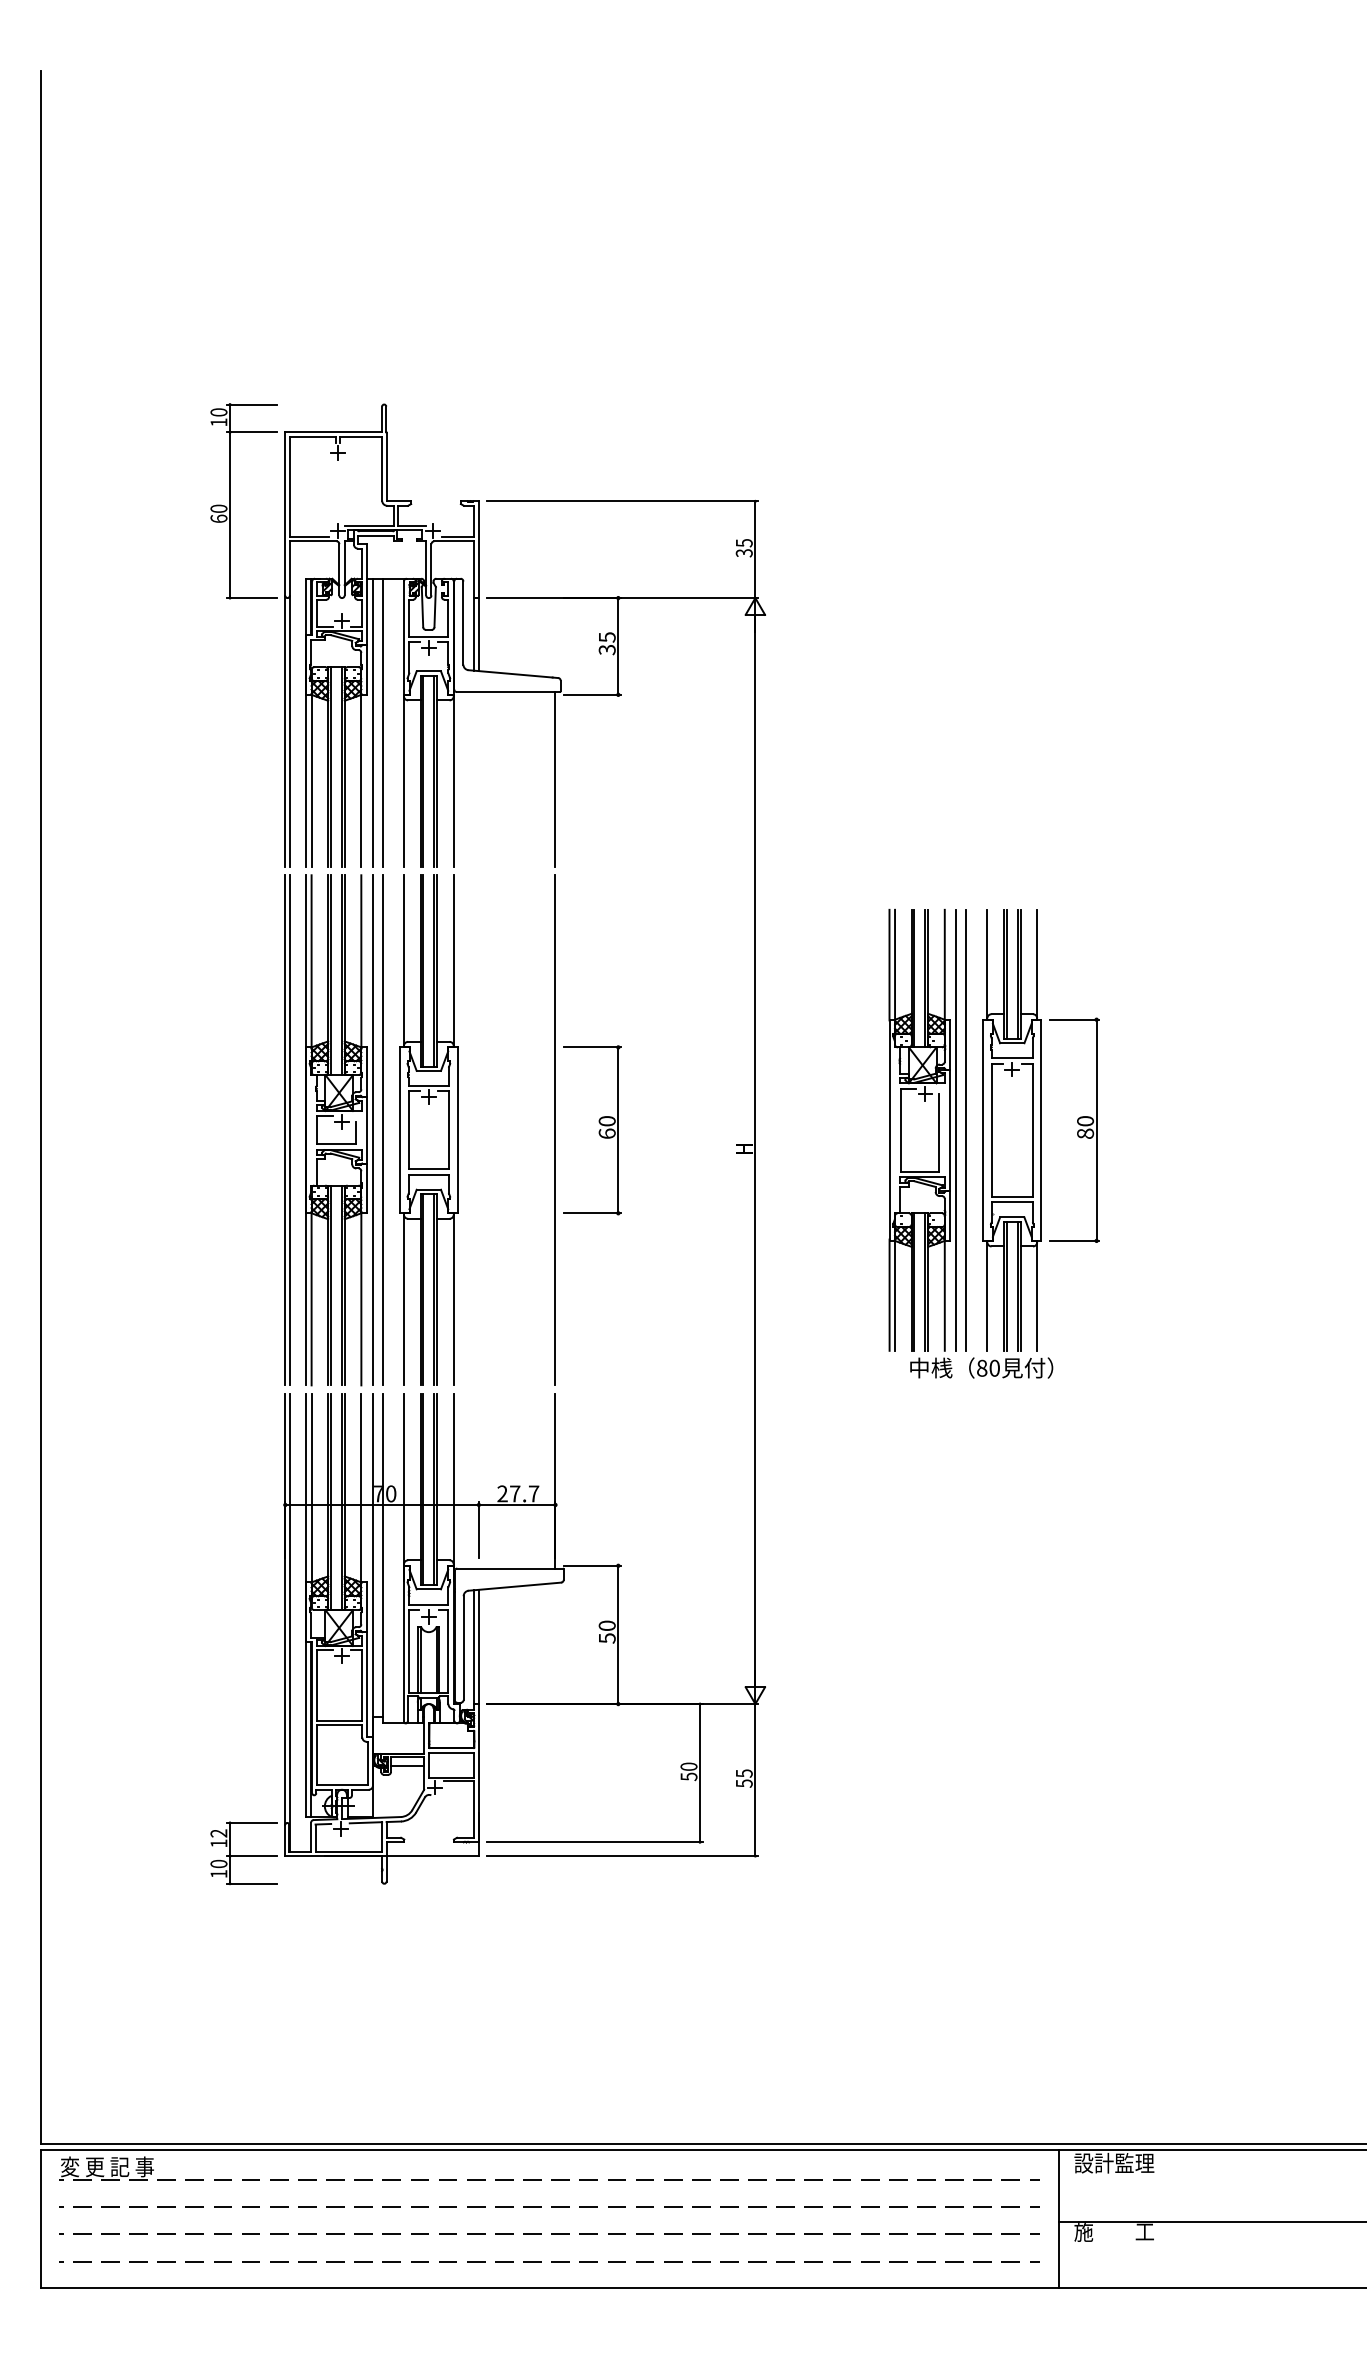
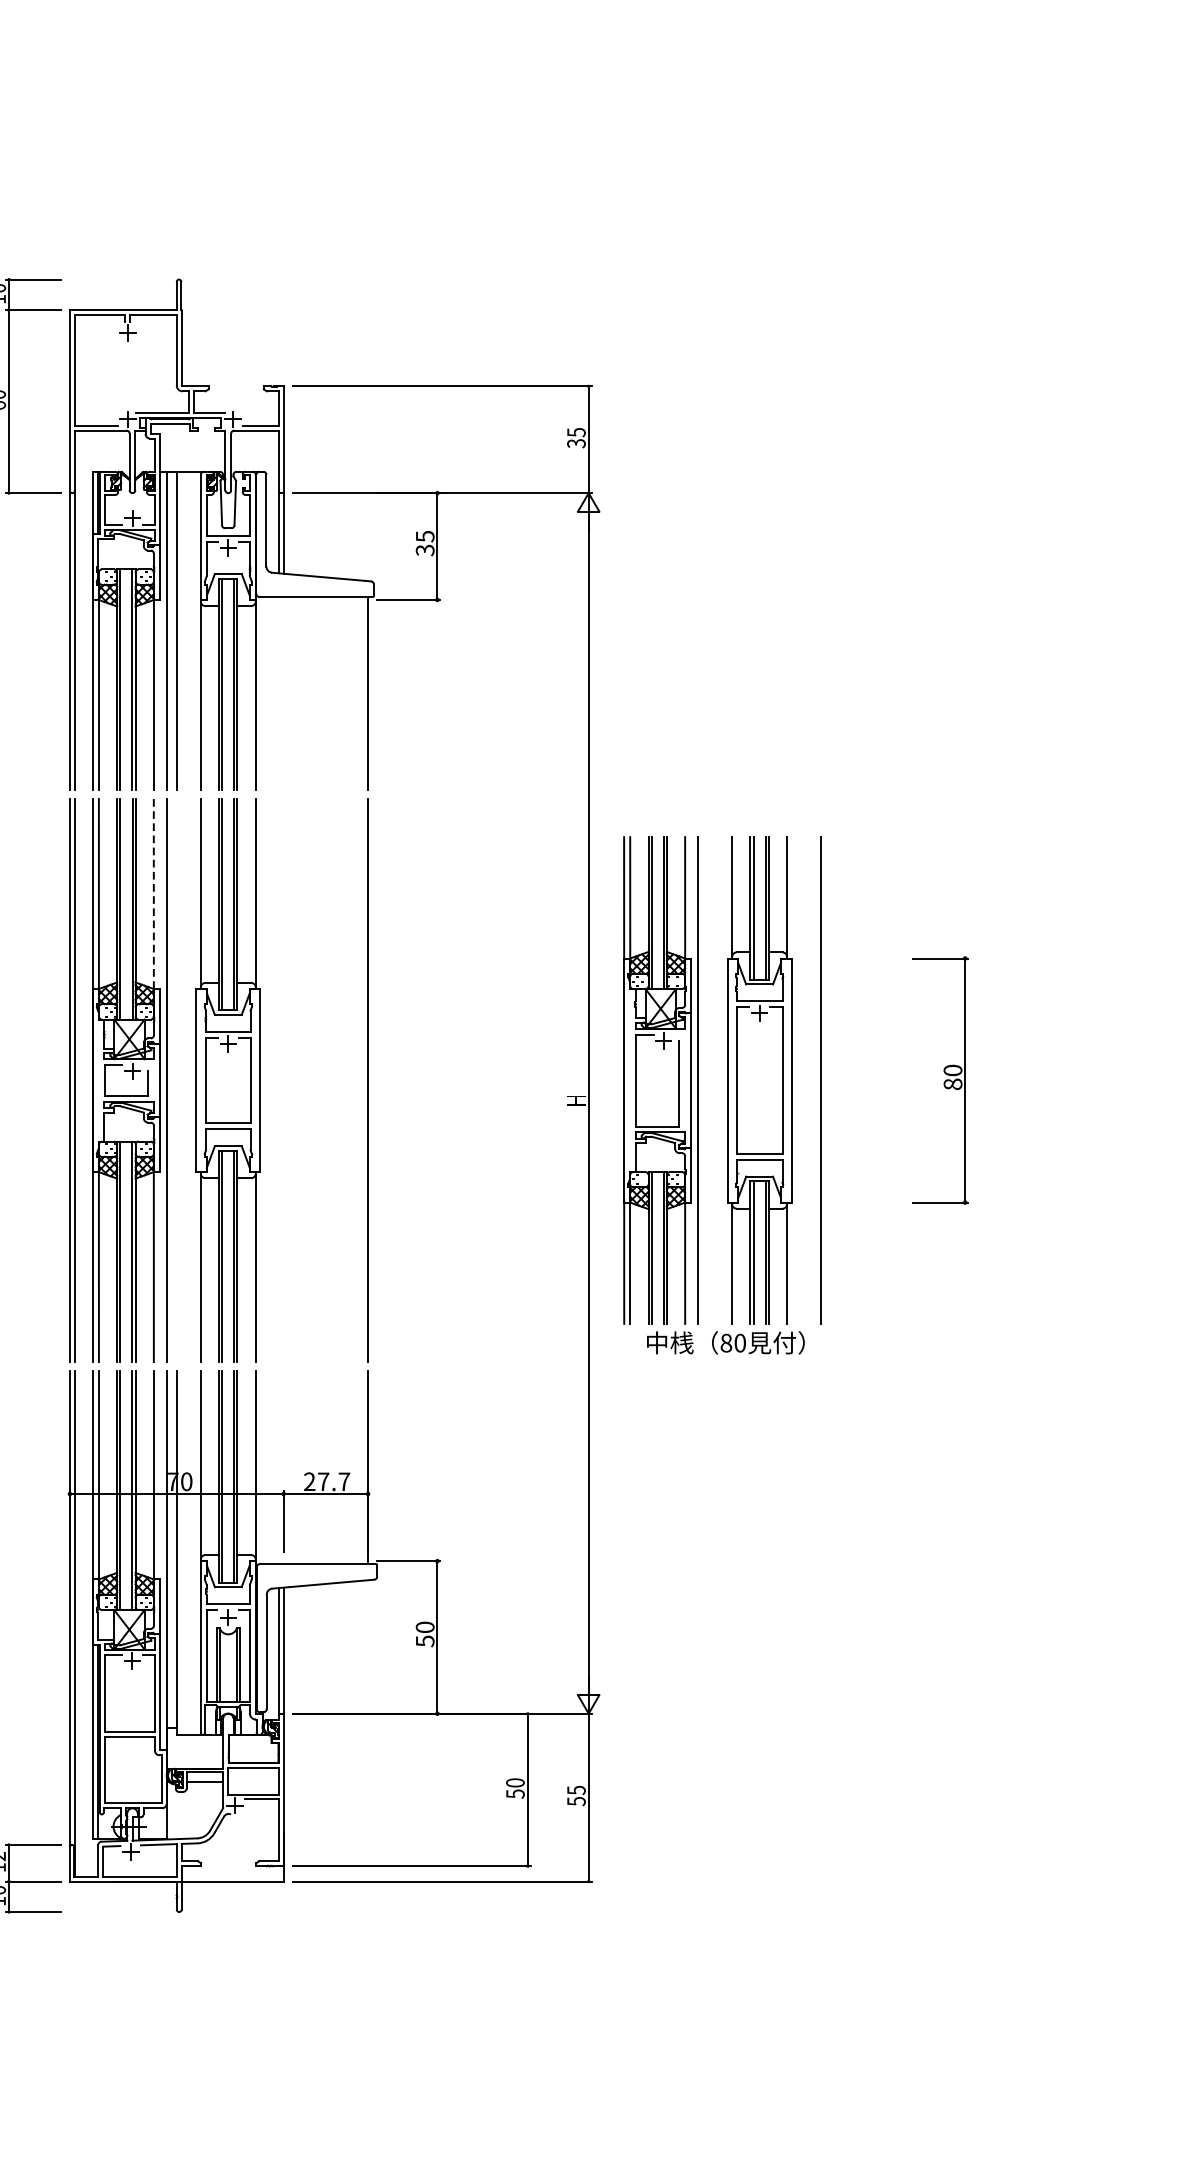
line: (361, 962) -> (153, 895), solid -> dashed
line: (382, 1130) -> (177, 1080), removed
part: (598, 1131) -> (415, 1081), removed
part: (982, 1143) -> (726, 1095), moved

